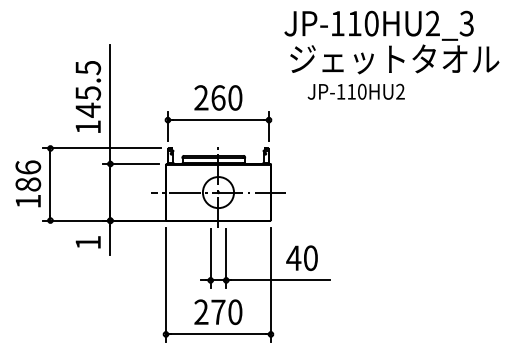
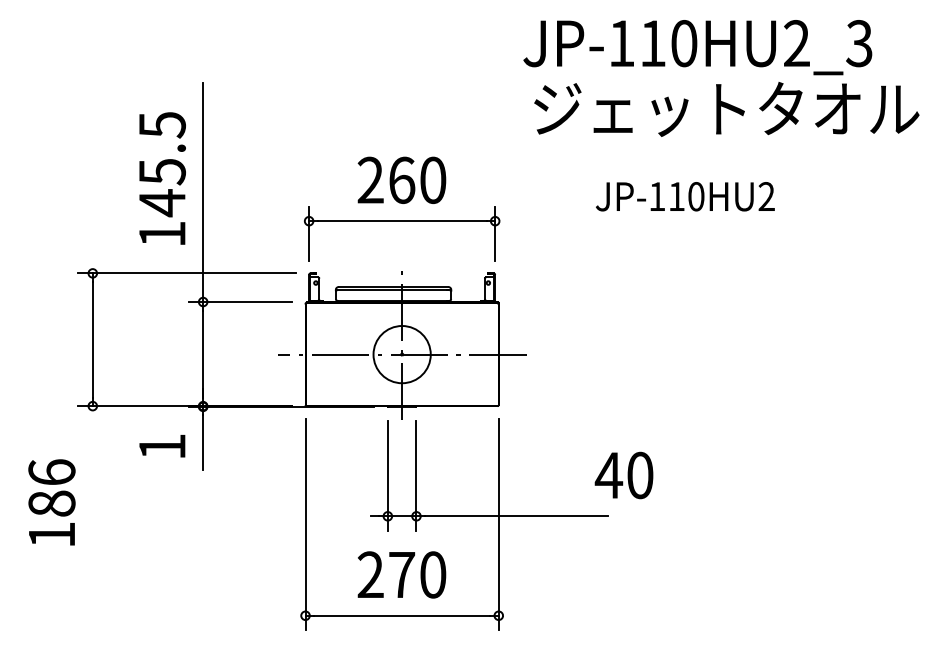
text: (355, 91) -> (683, 196), moved
text: (28, 183) -> (52, 501), moved
text: (301, 257) -> (623, 474), moved

